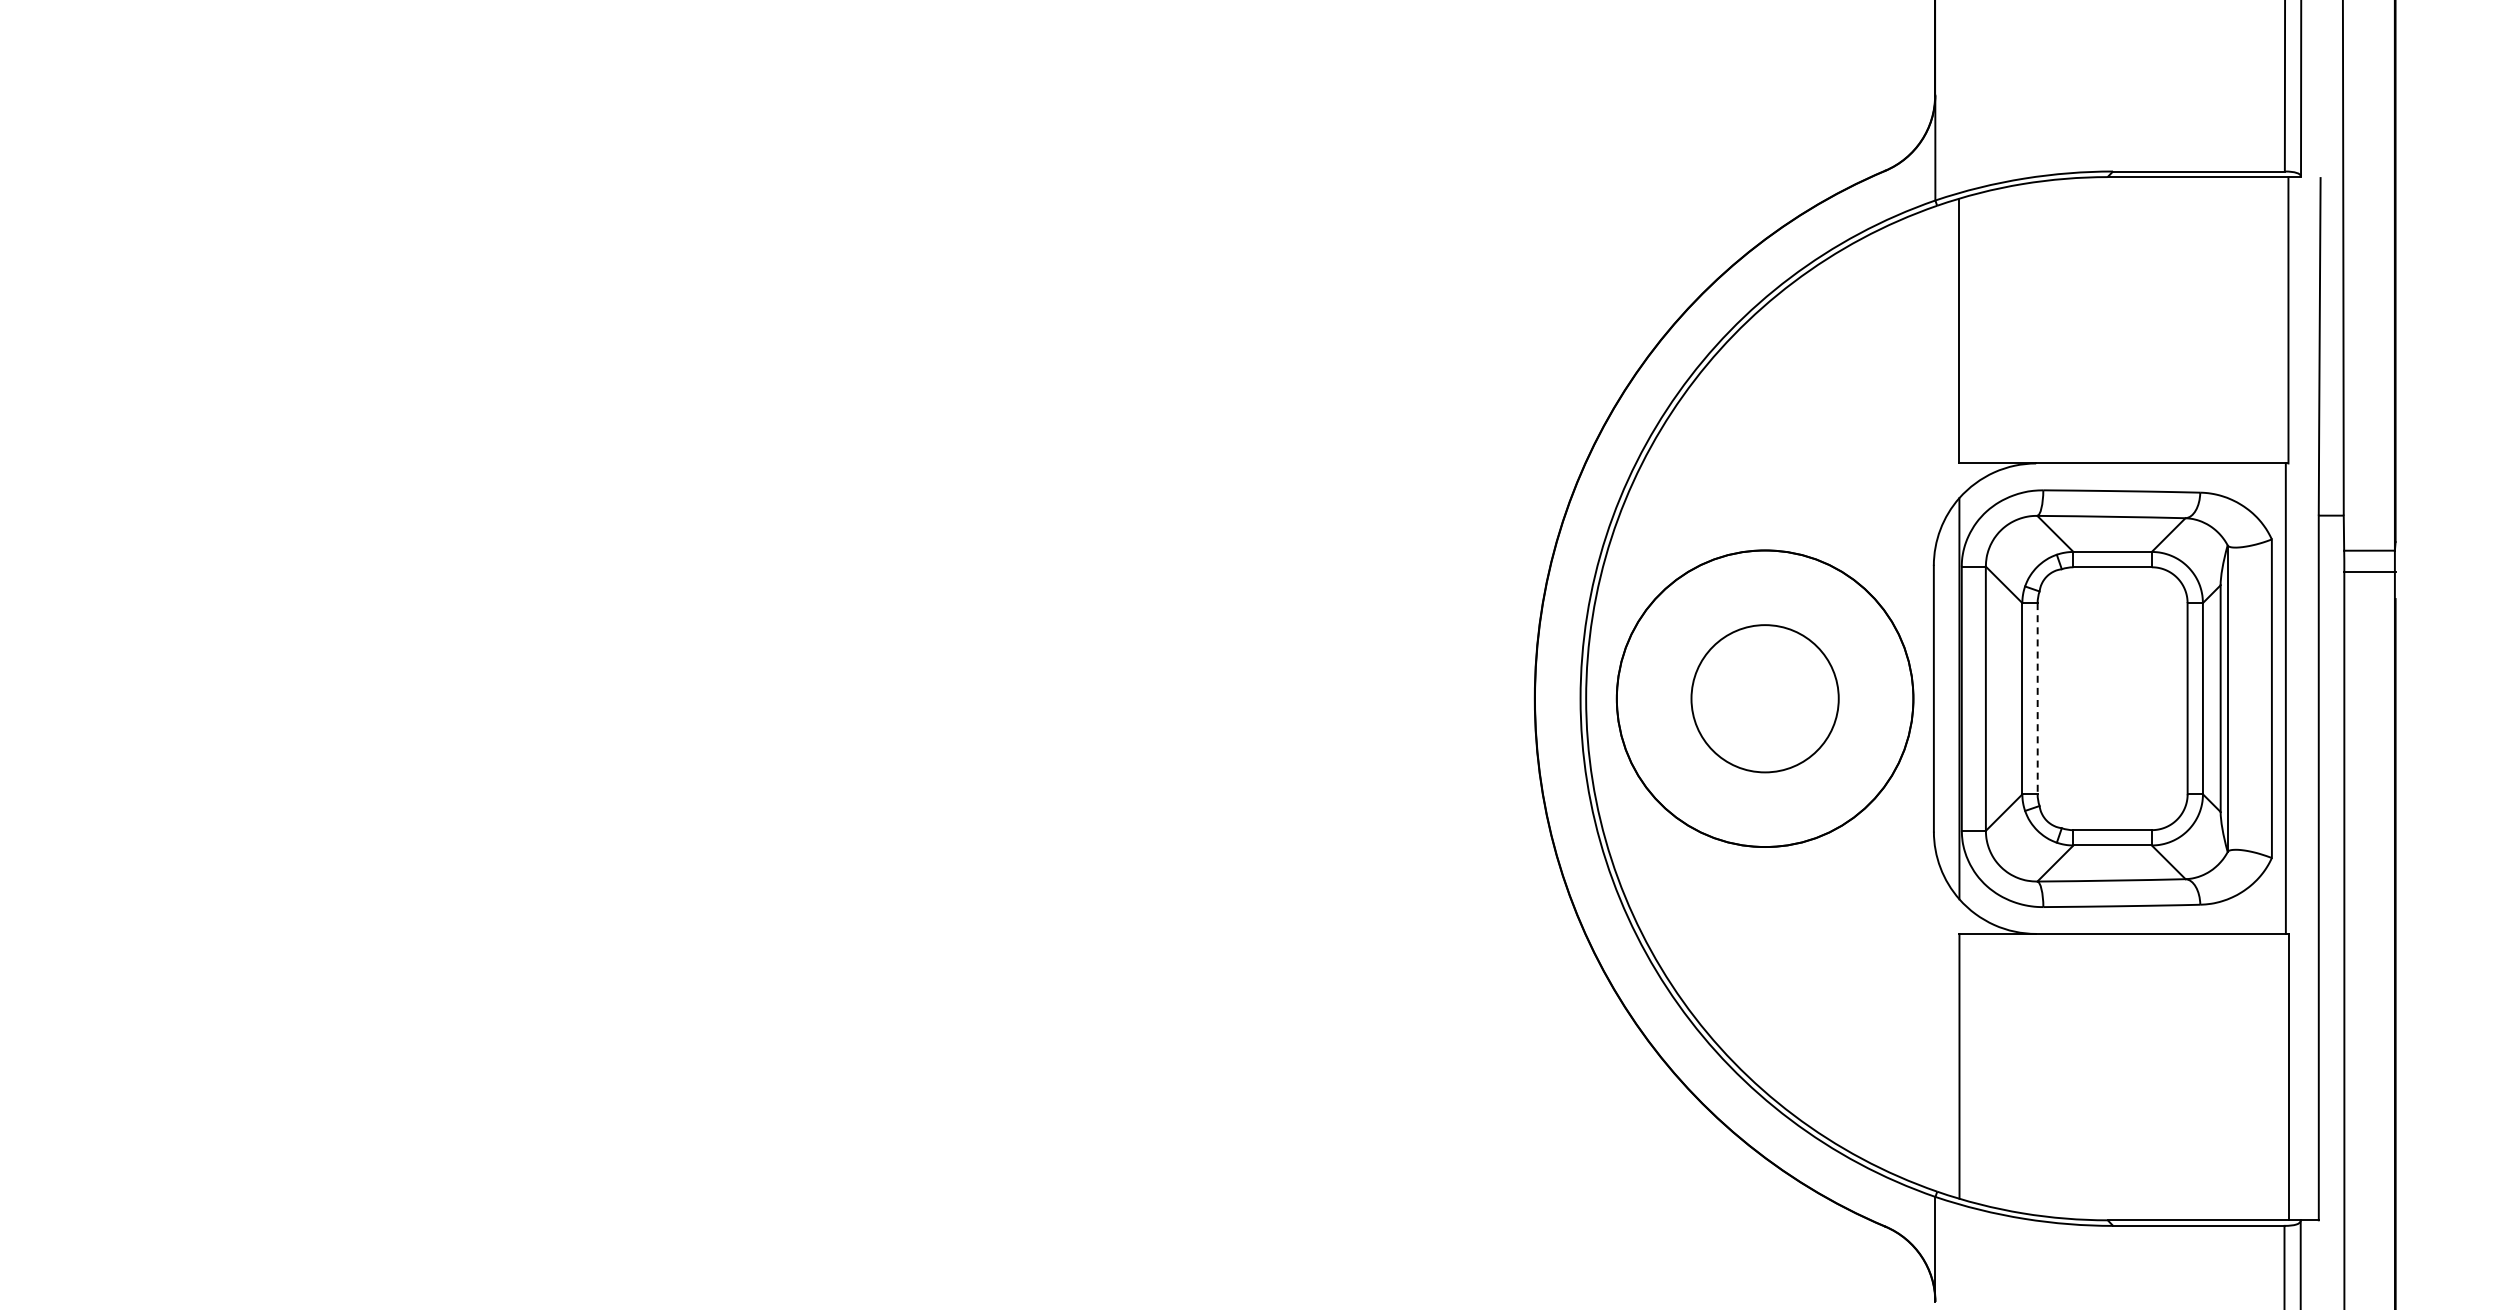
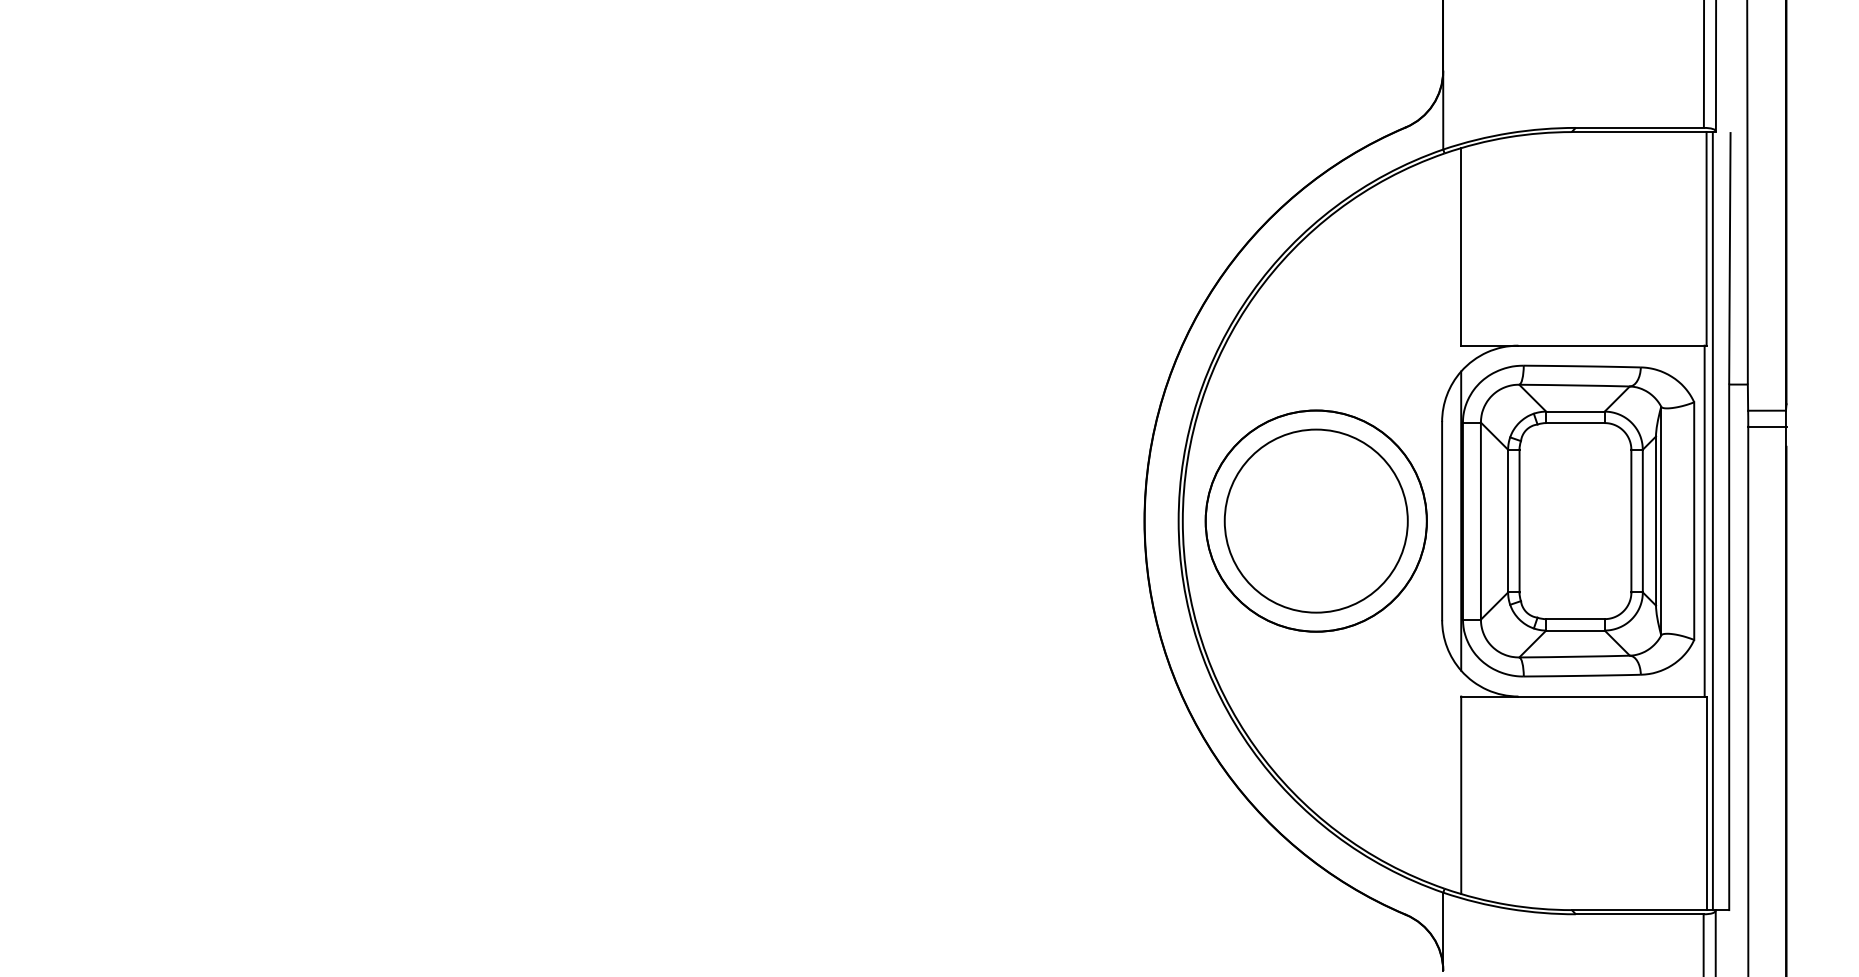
circle: (1764, 698) -> (1315, 520), size x1.67
line: (2037, 698) -> (1519, 520), dashed -> solid
line: (2296, 698) -> (1712, 520), added

